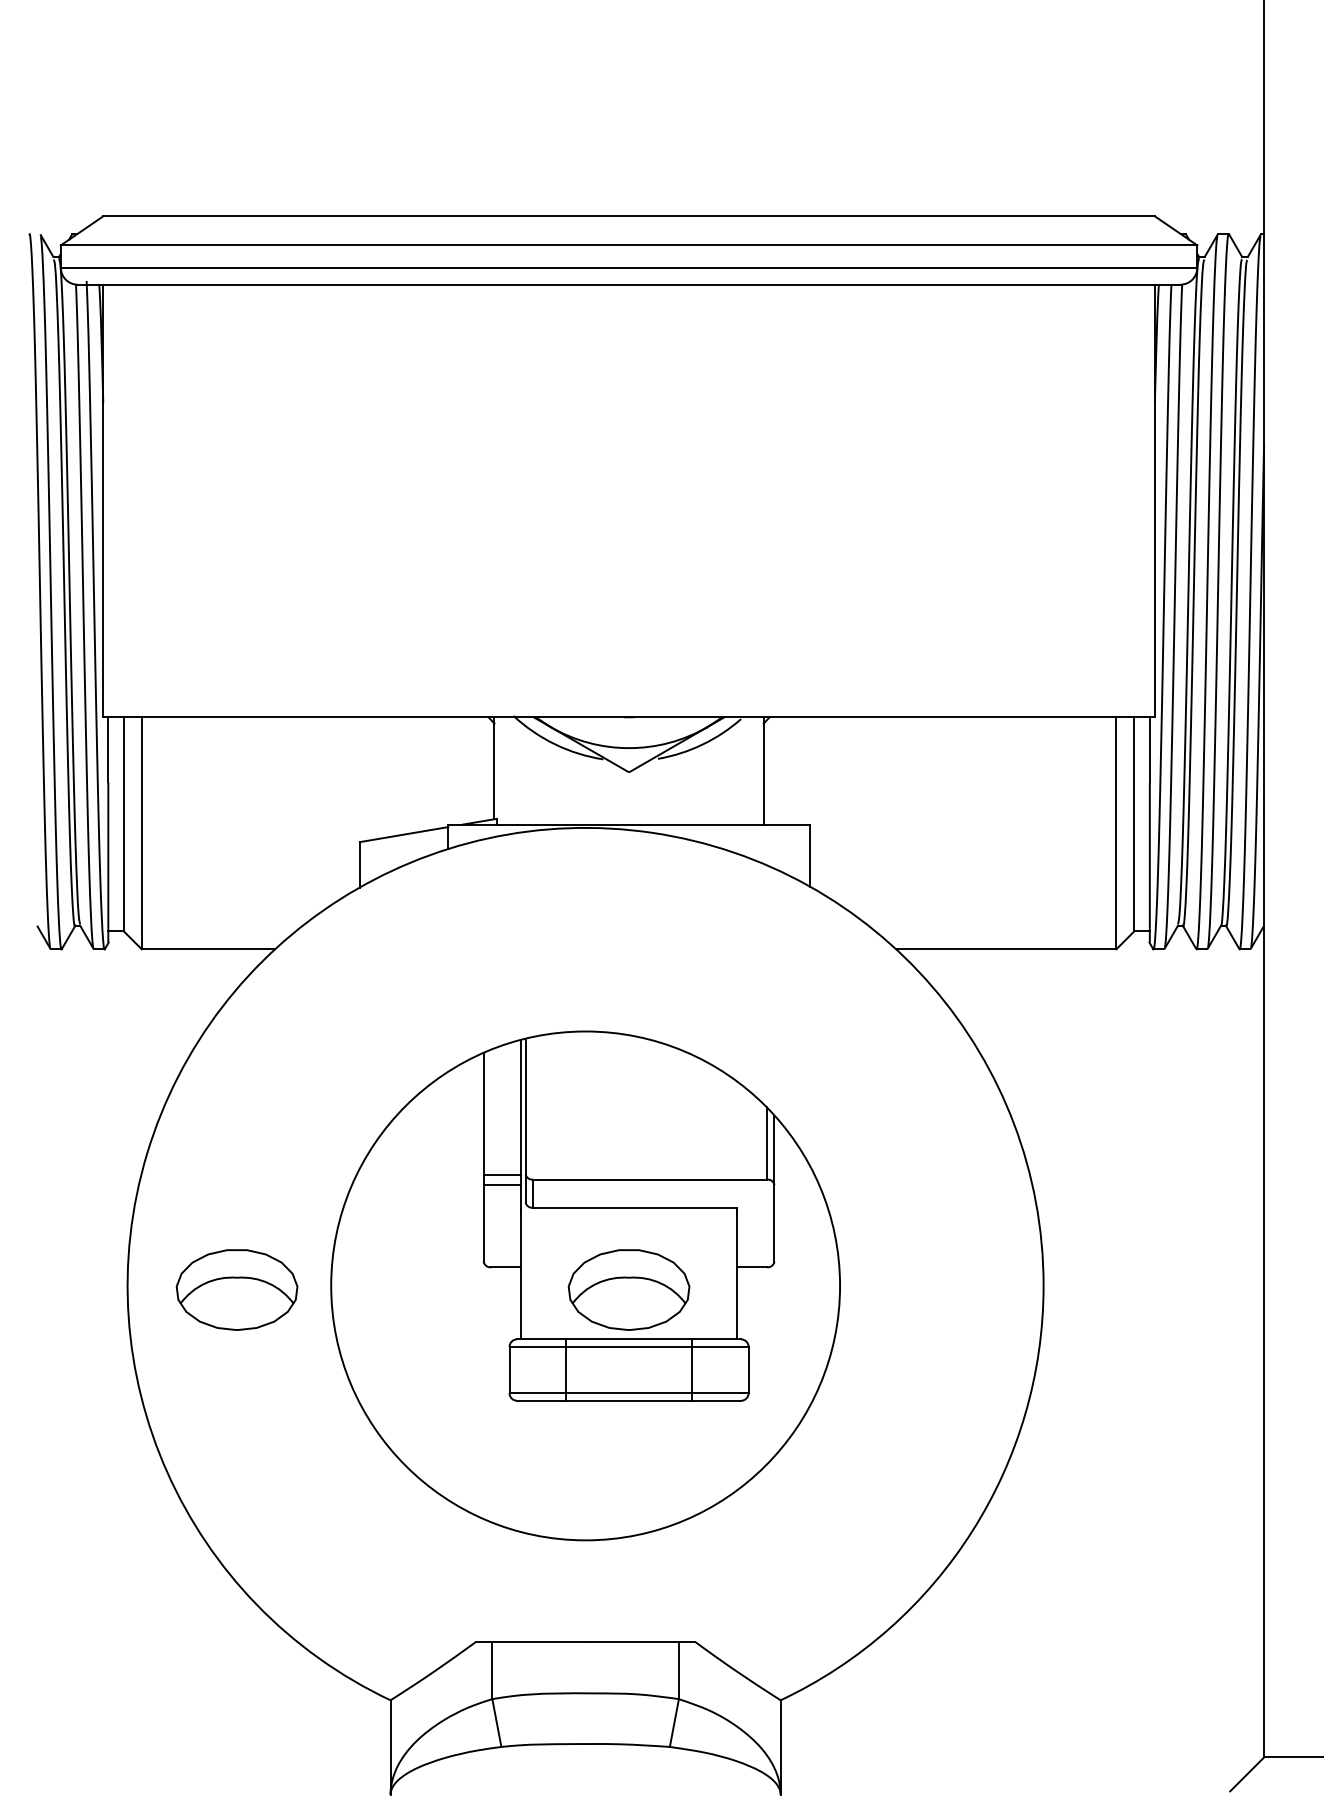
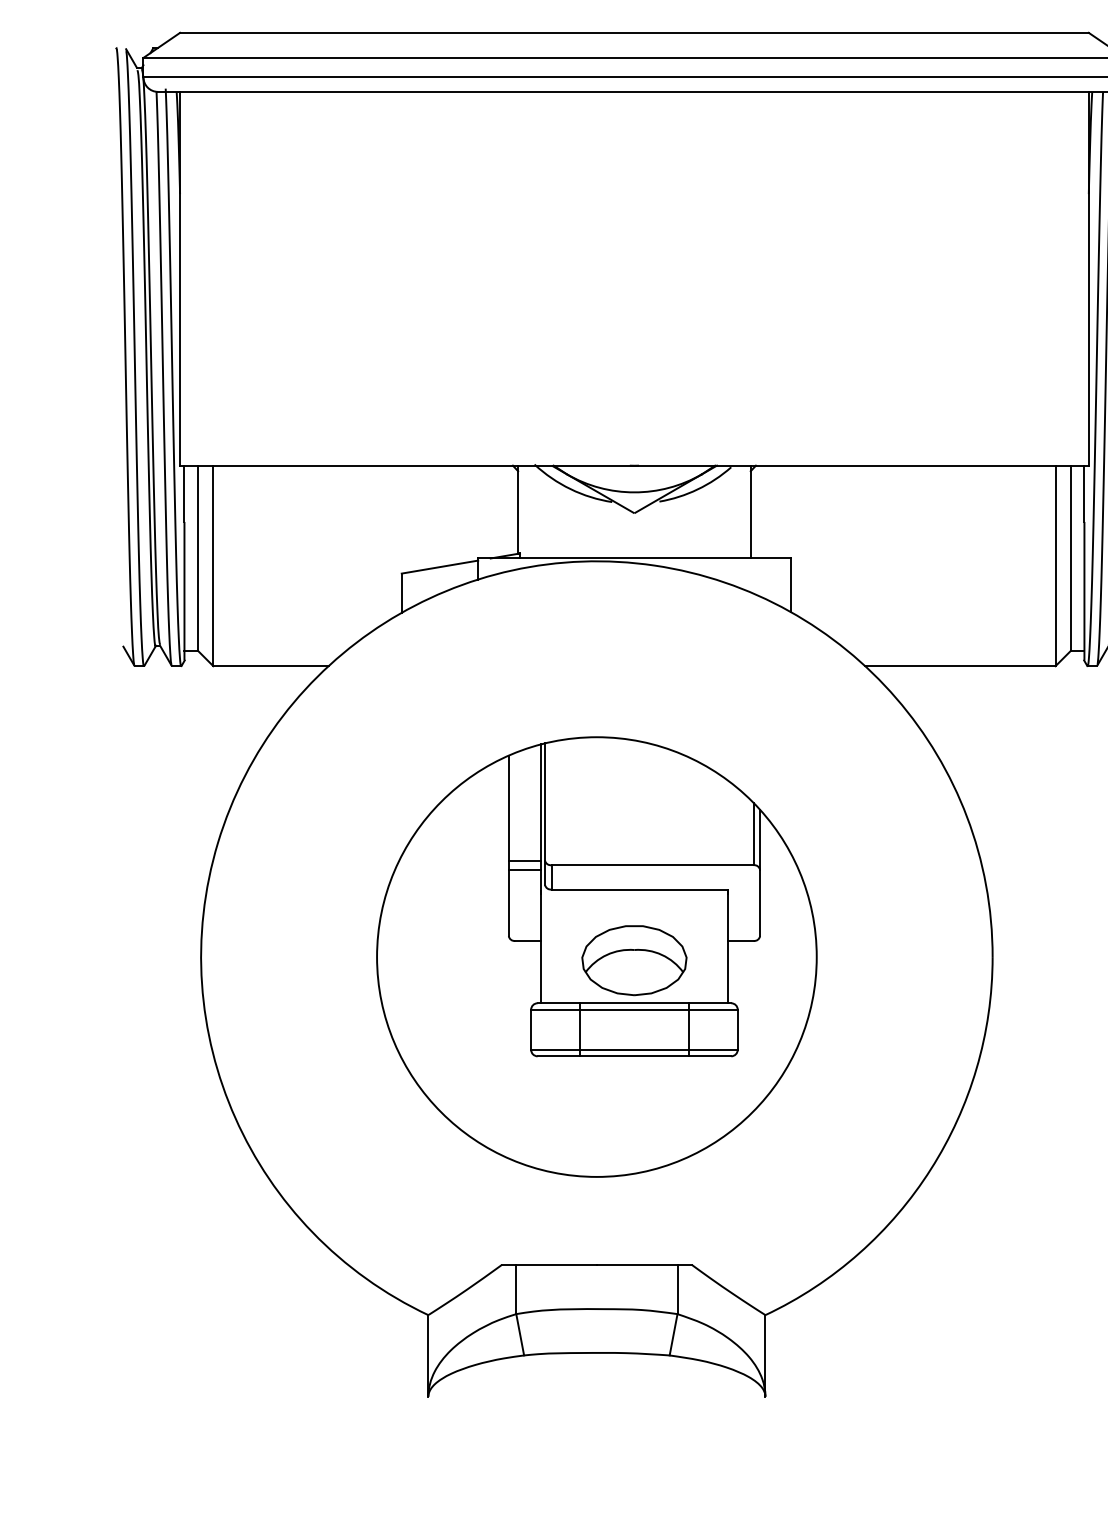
part: (236, 1289) -> (295, 960), removed

